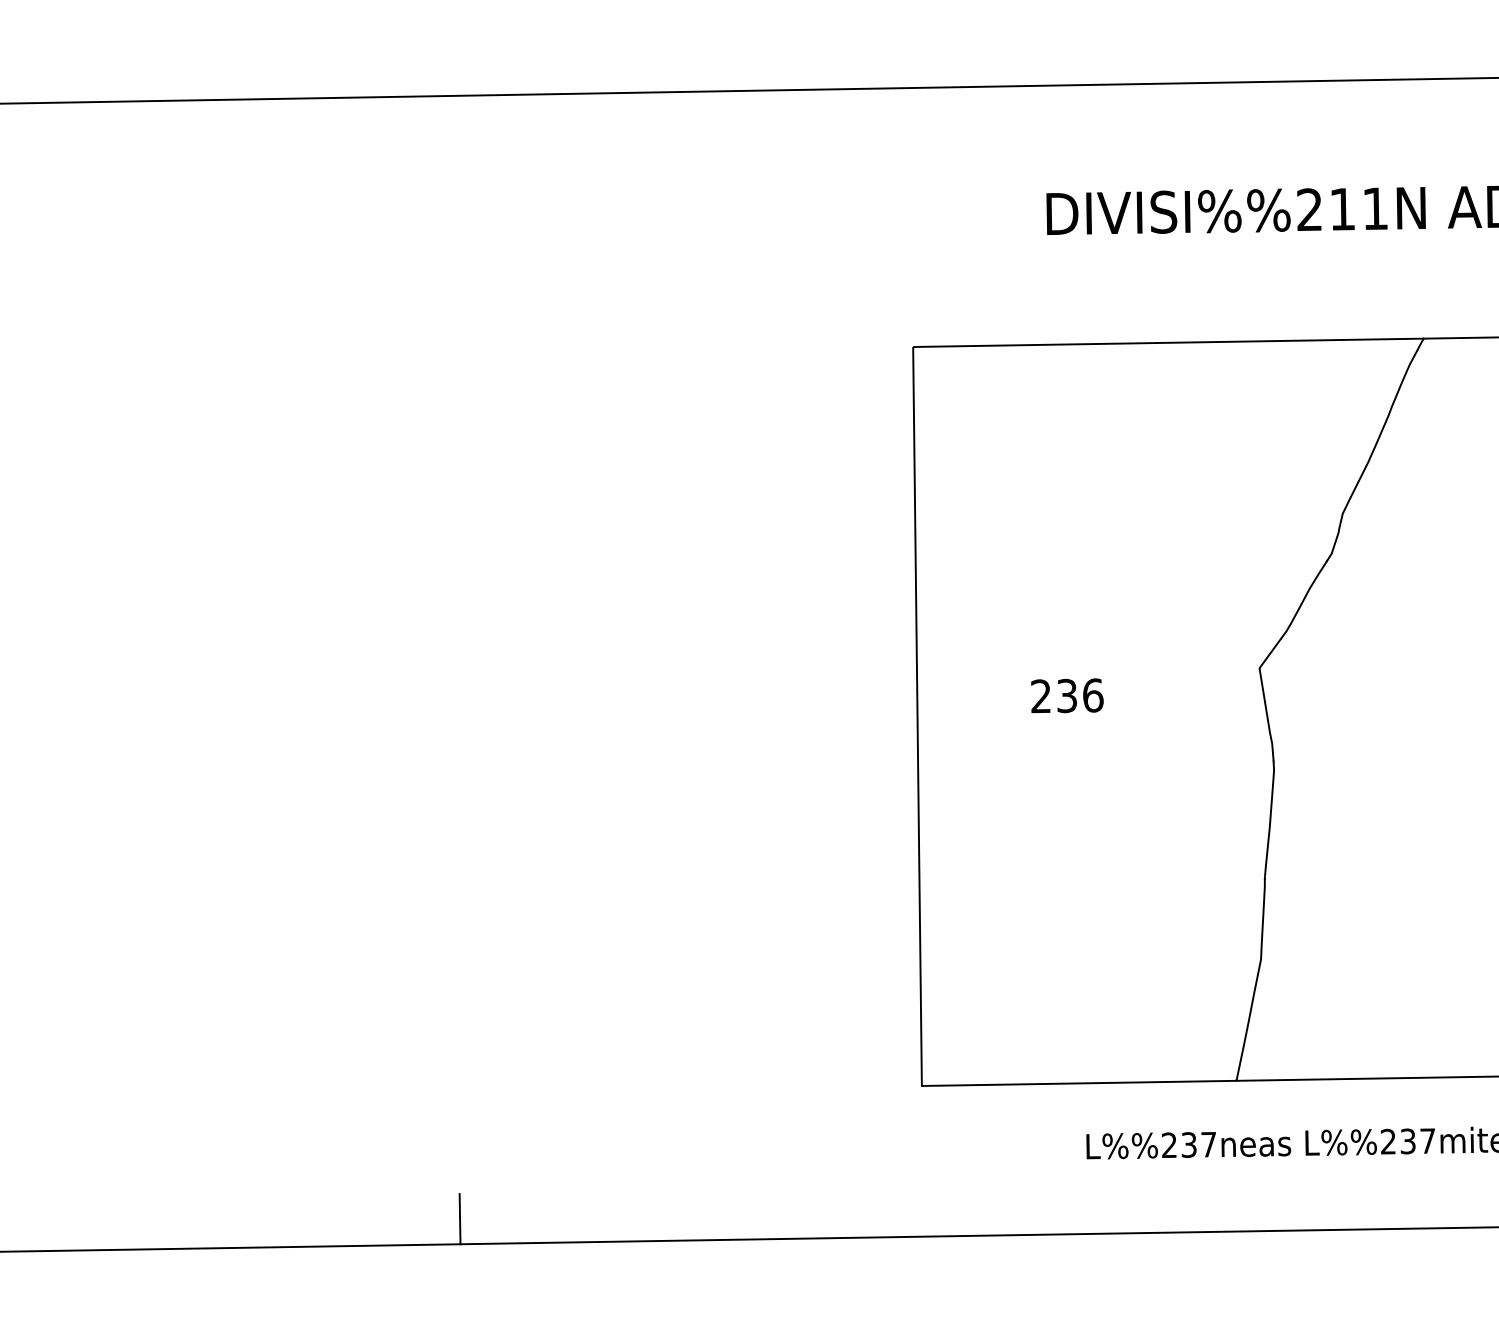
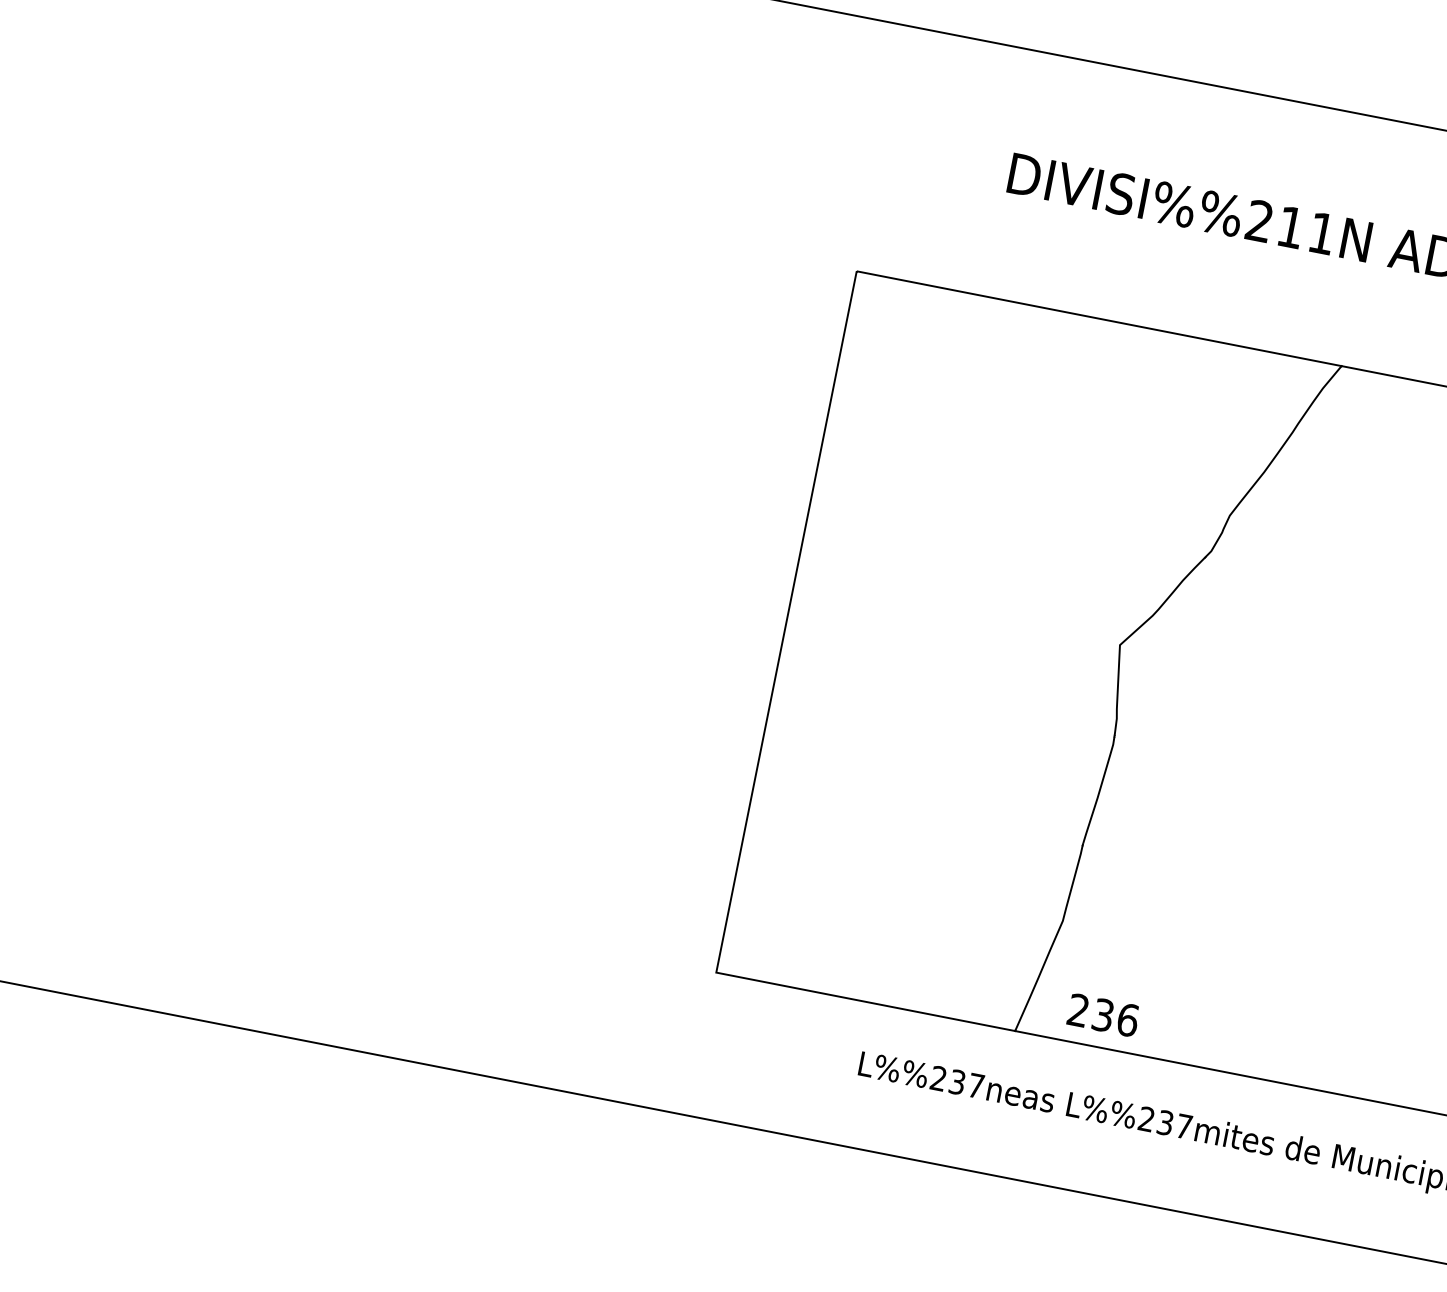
text: (1067, 695) -> (1103, 1014), moved
line: (459, 1219) -> (251, 1005), removed

